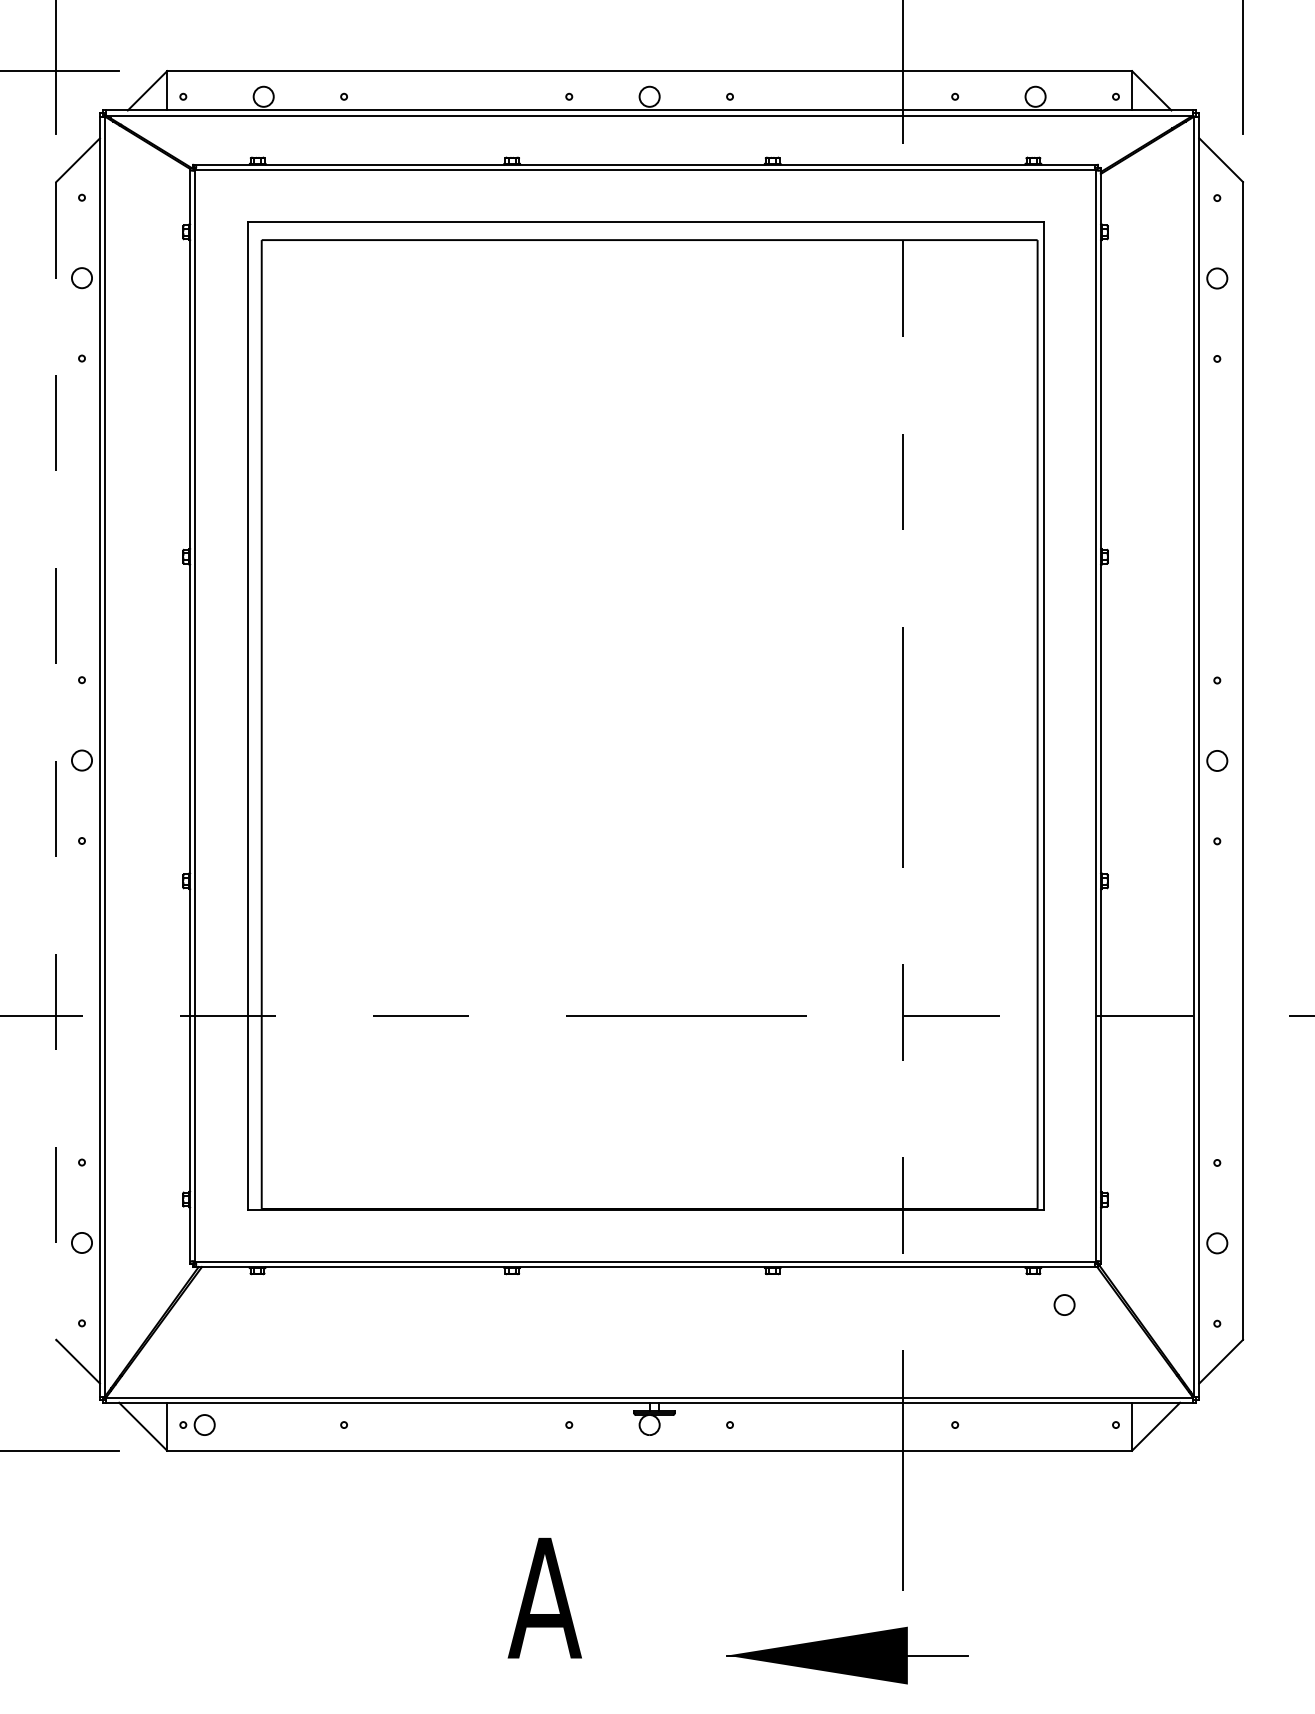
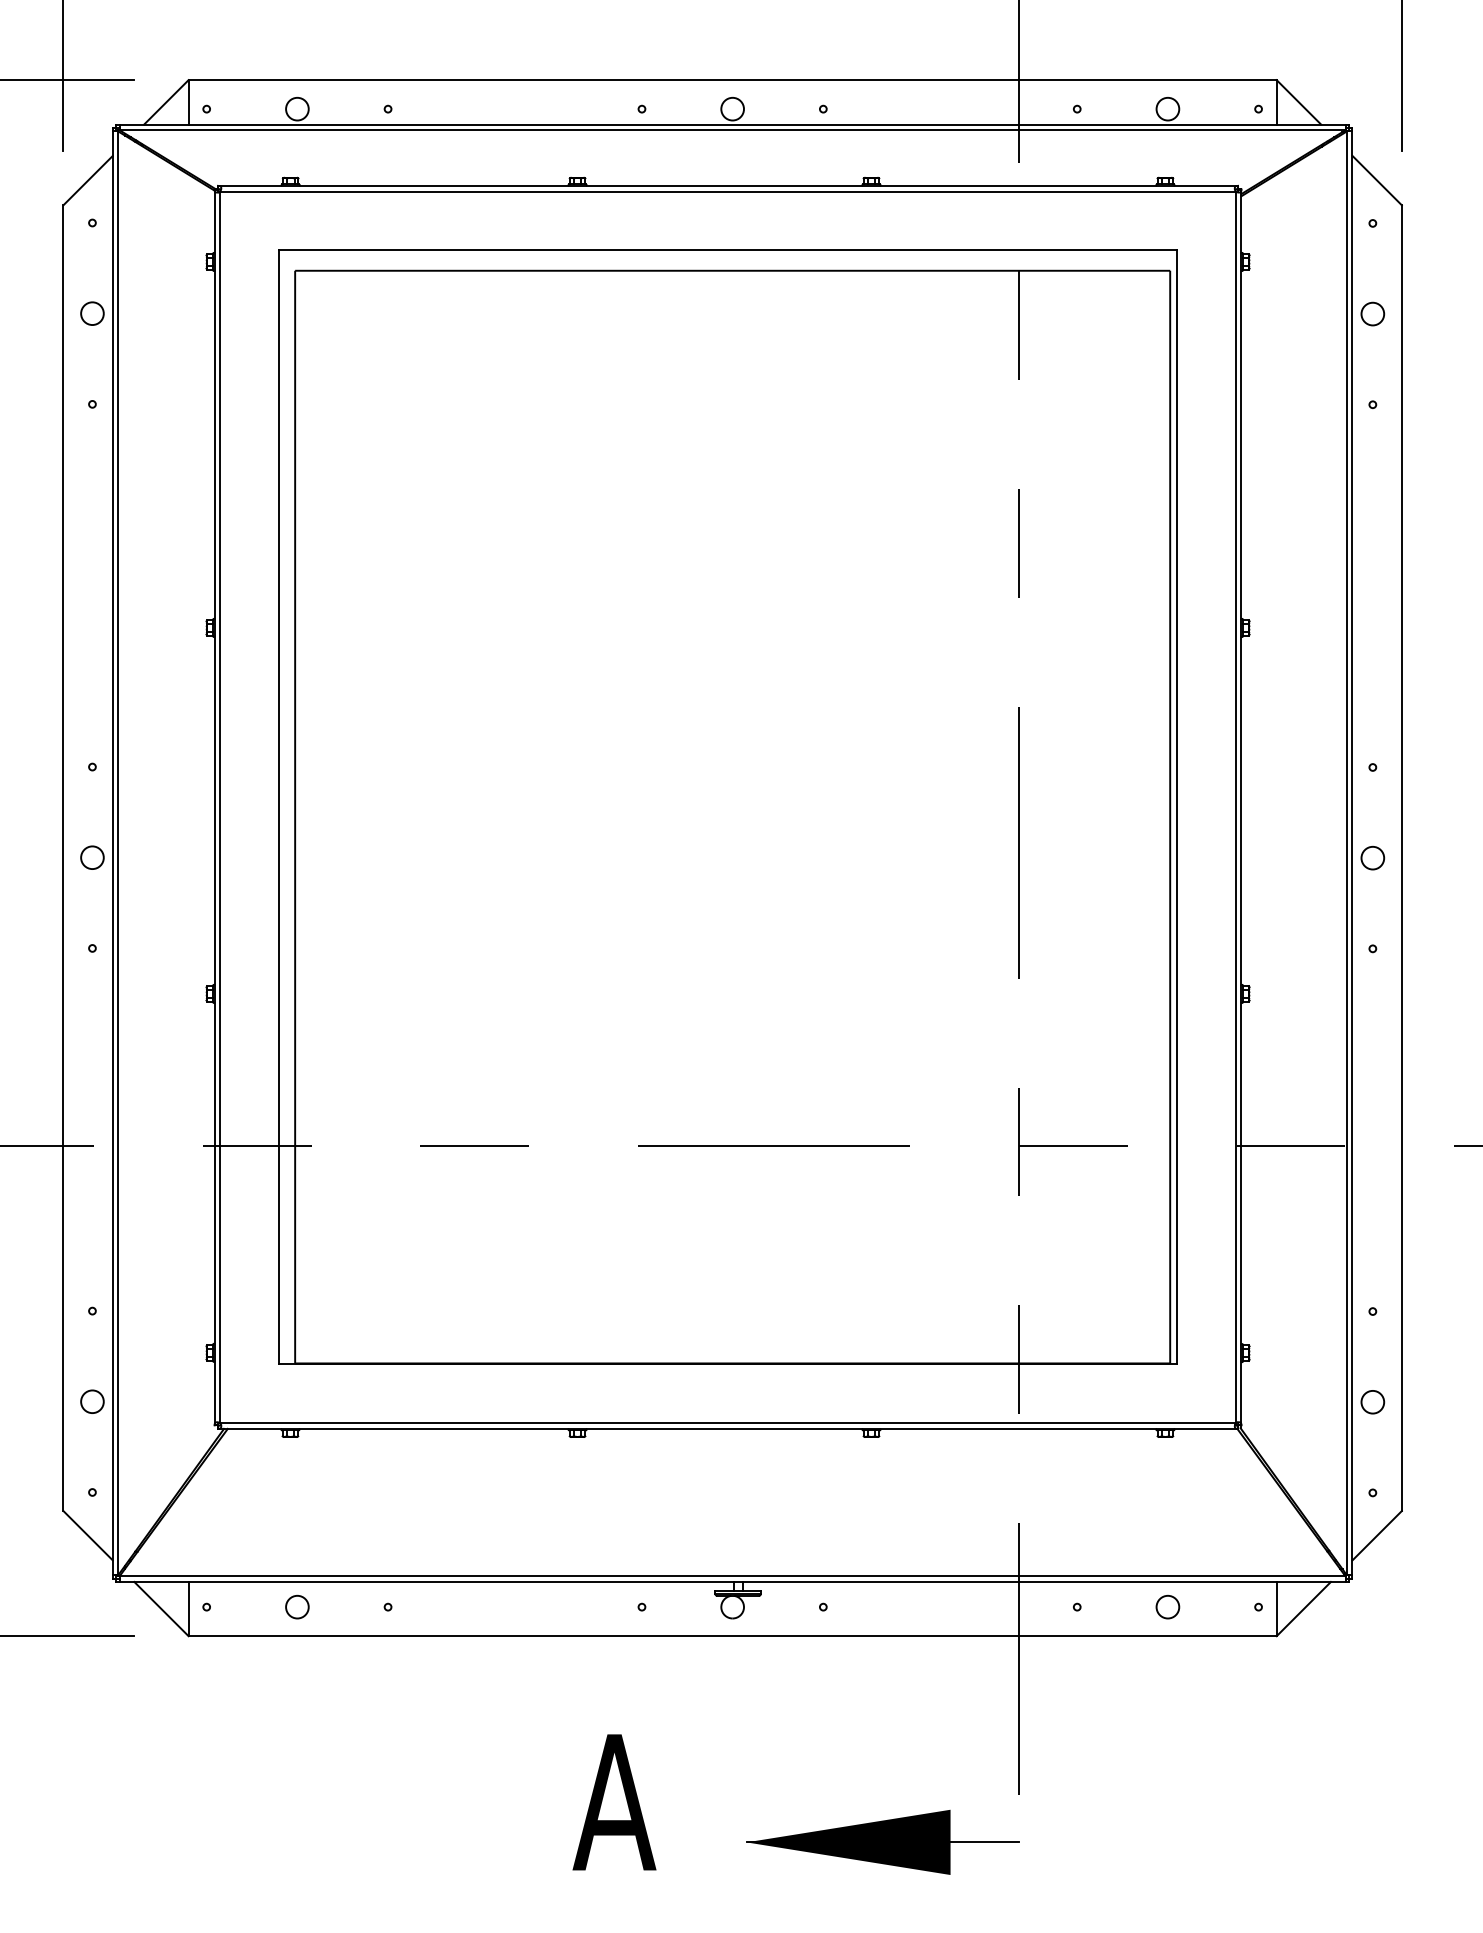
line: (56, 760) -> (63, 857), dashed -> solid
circle: (1064, 1304) -> (1167, 1606), moved
circle: (204, 1424) -> (297, 1606), moved
part: (847, 1655) -> (882, 1842), moved

